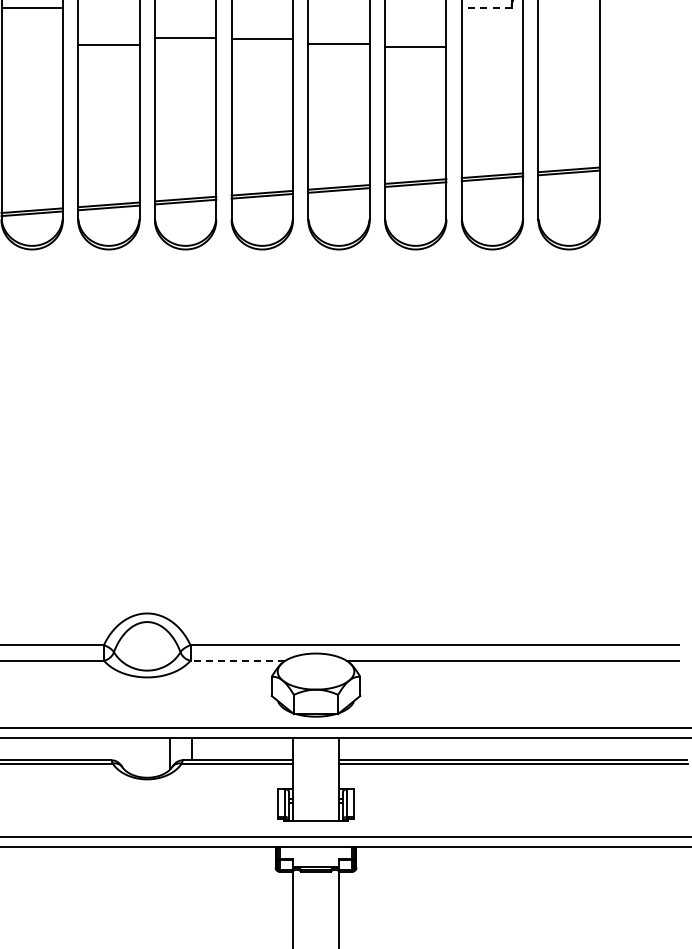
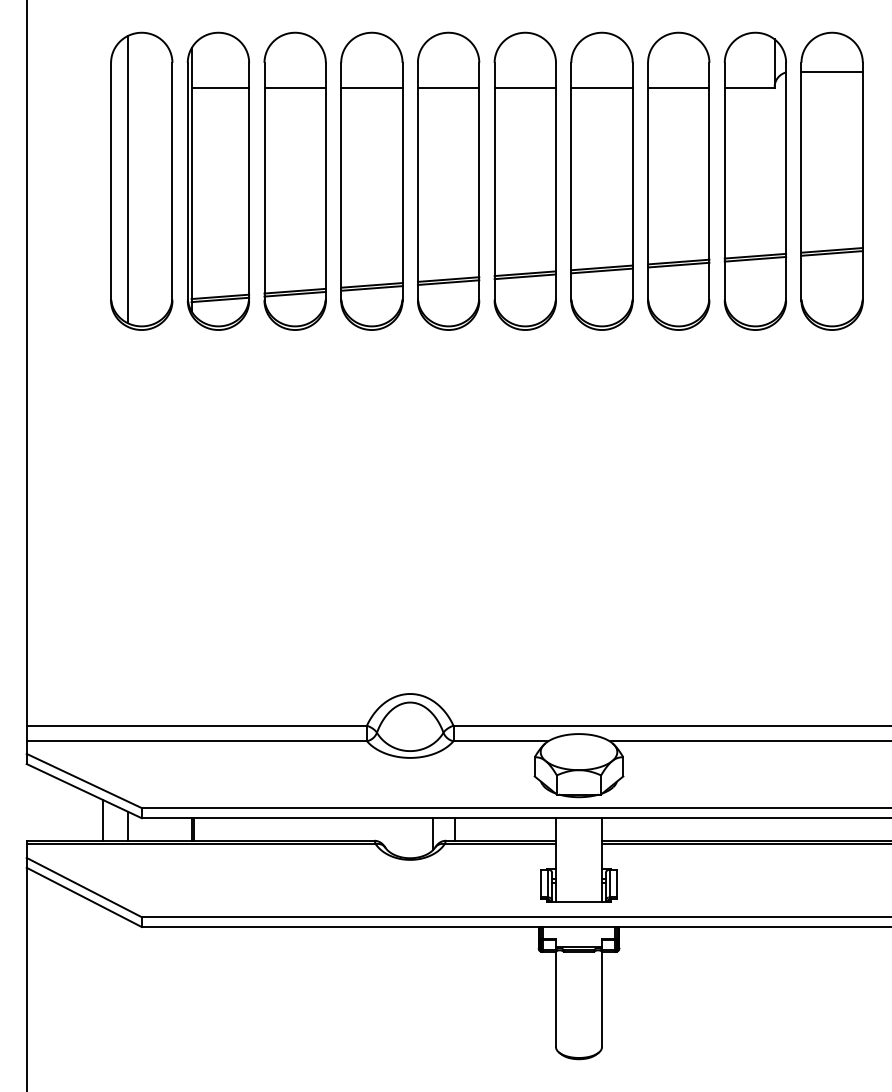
line: (486, 8) -> (749, 88), dashed -> solid
line: (185, 38) -> (448, 88), moved
line: (261, 39) -> (524, 88), moved
line: (338, 44) -> (601, 88), moved
line: (108, 45) -> (371, 88), moved
line: (415, 47) -> (678, 88), moved
line: (237, 661) -> (500, 741), dashed -> solid

